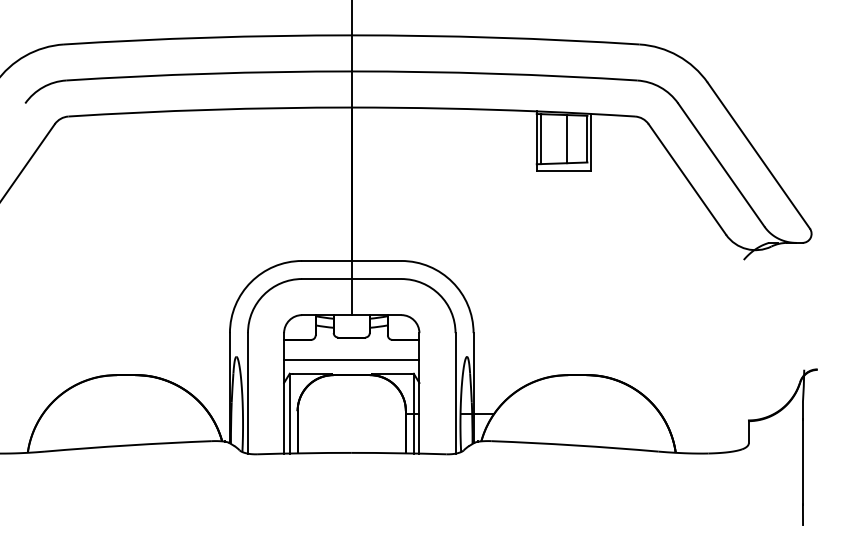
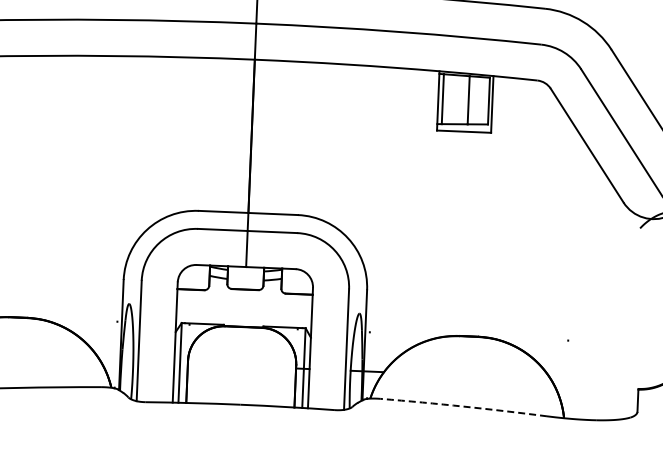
line: (351, 360) -> (243, 312), removed
arc: (575, 445) -> (464, 406), solid -> dashed

